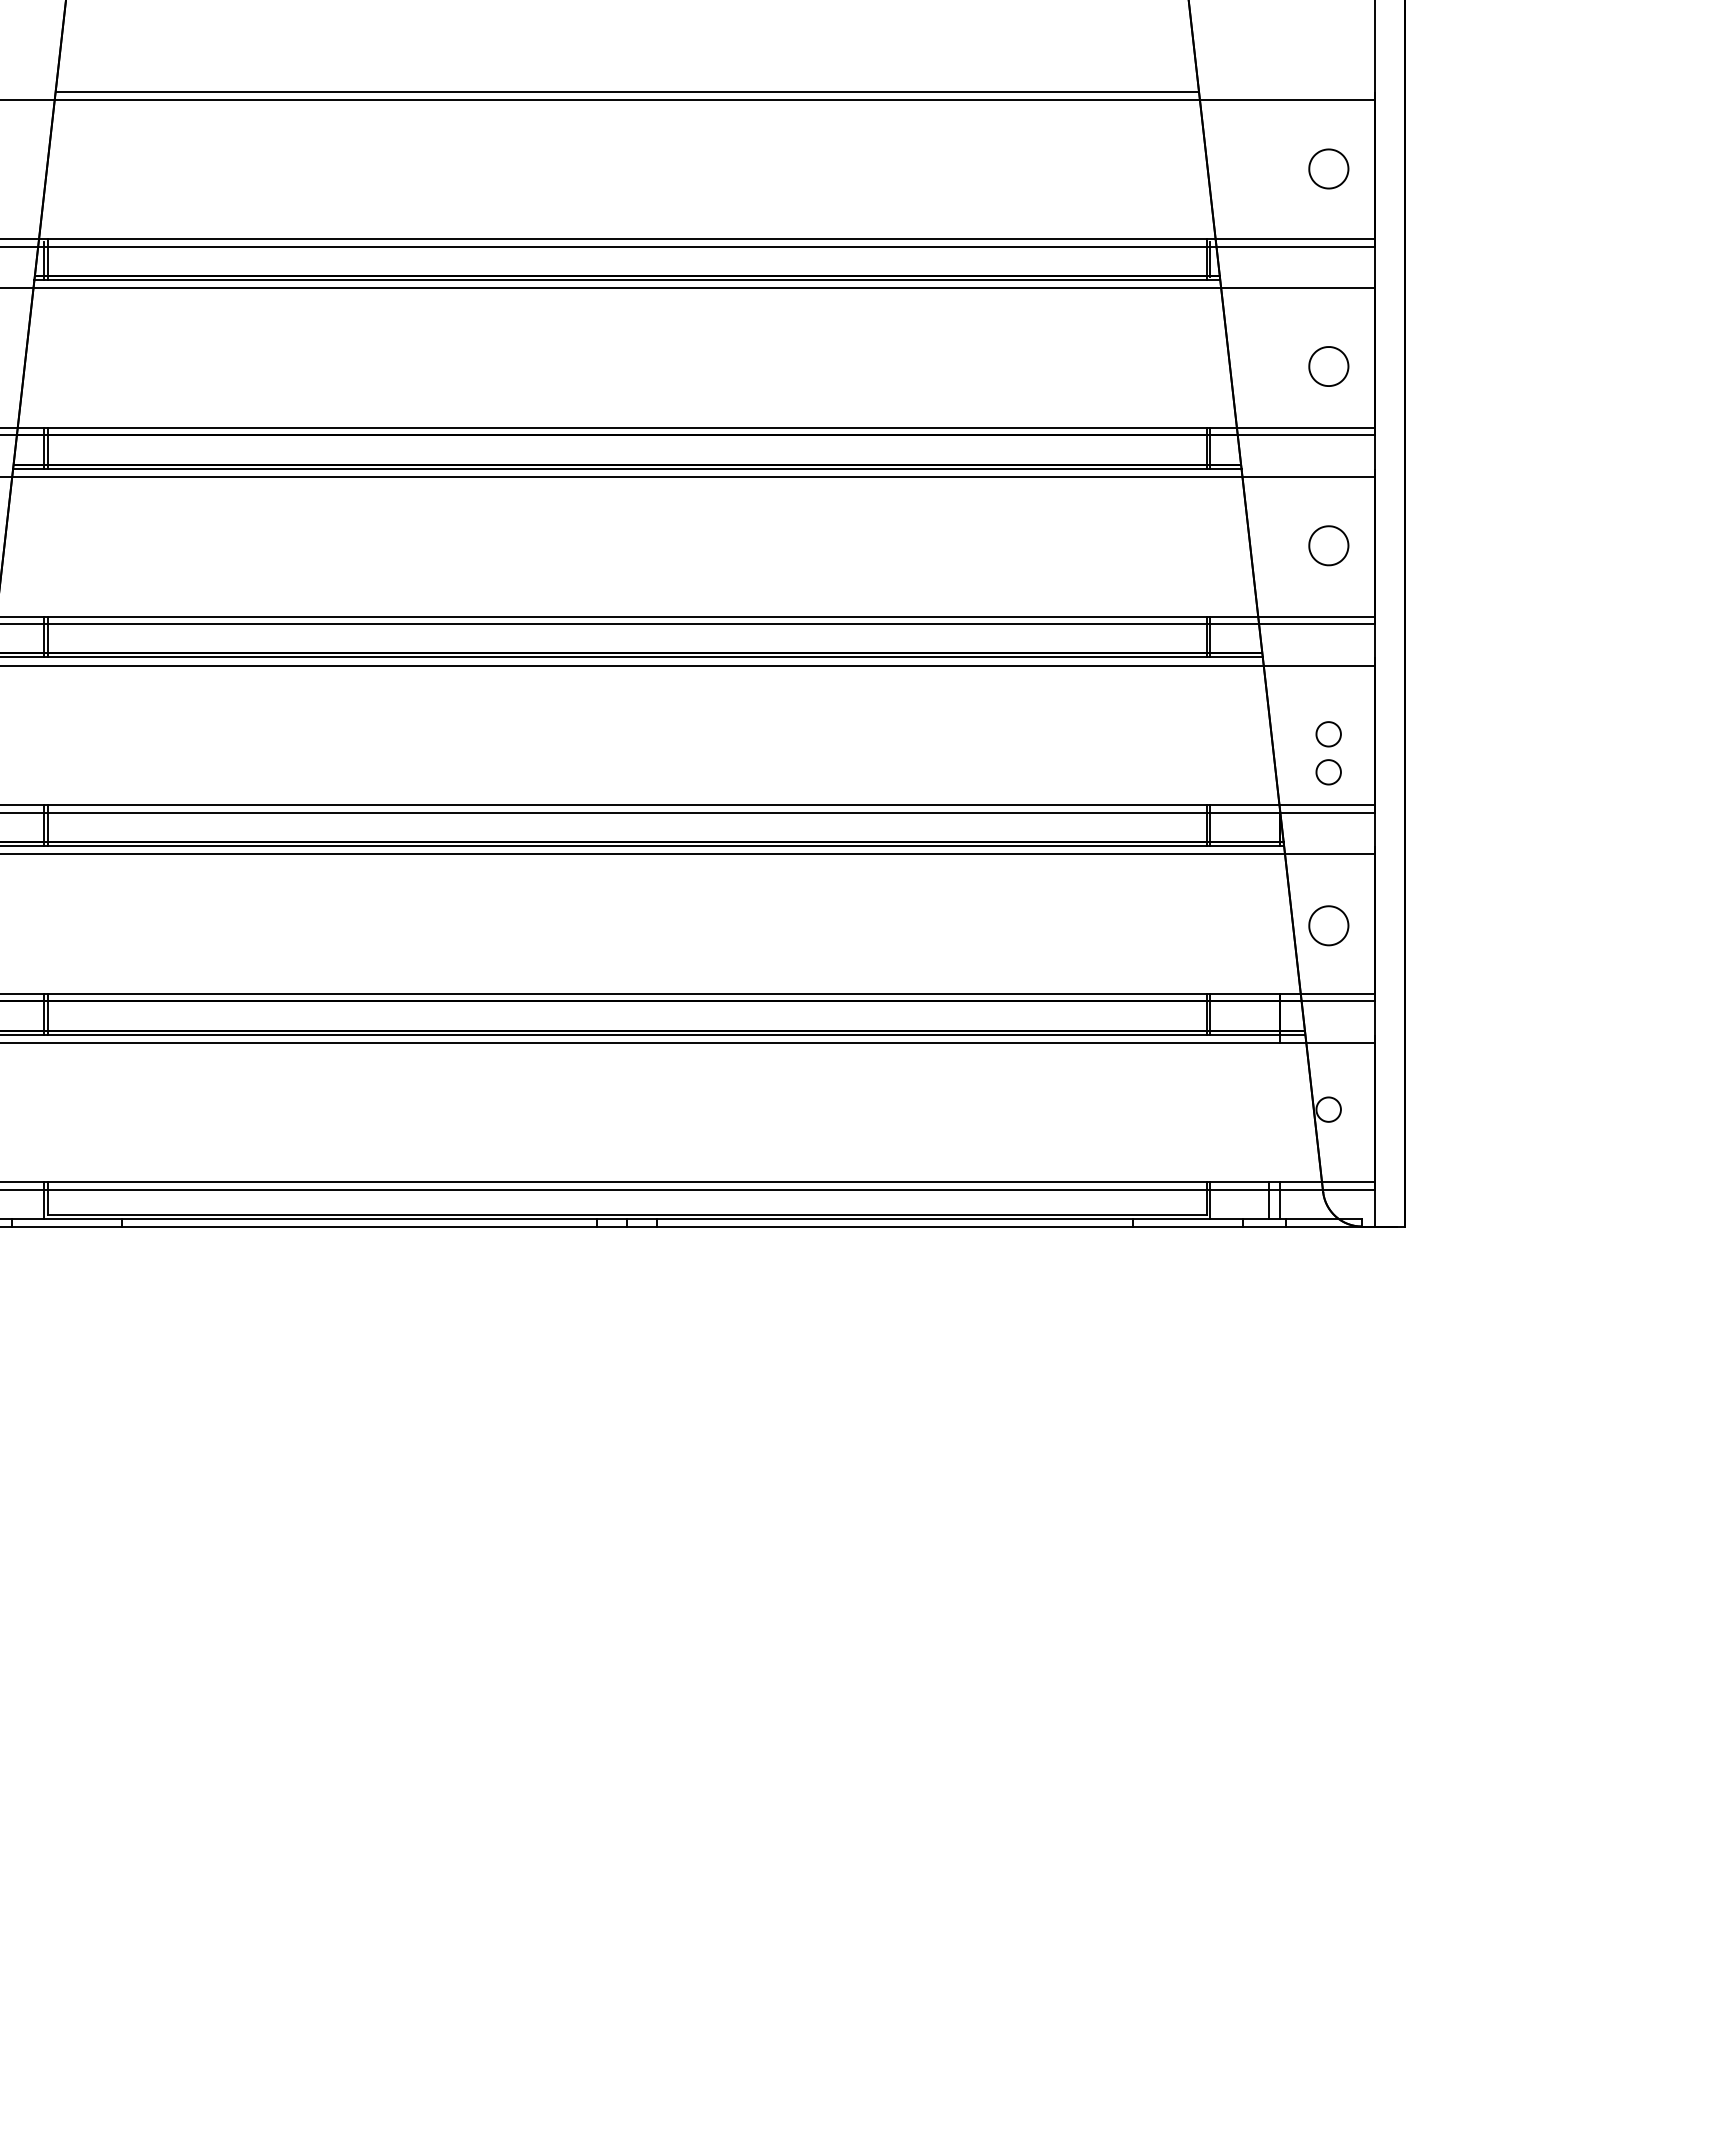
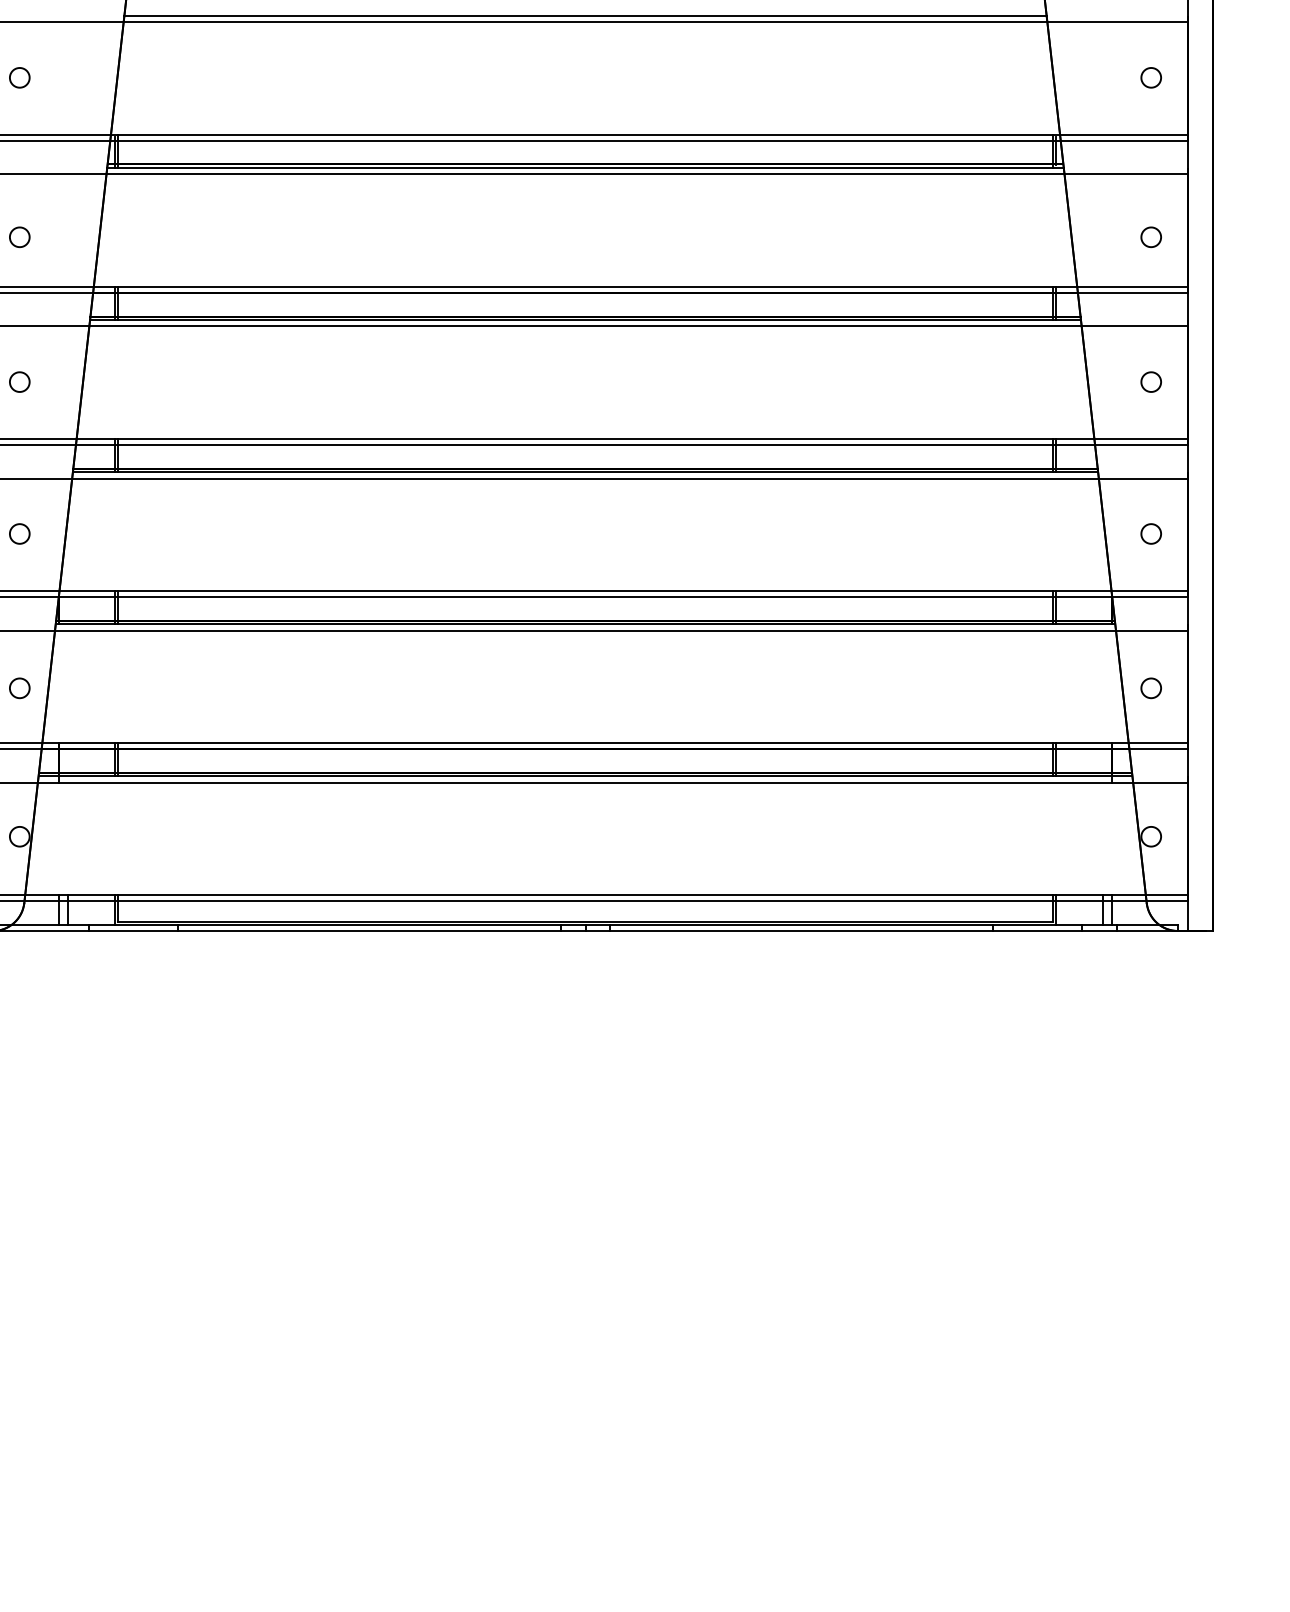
part: (1328, 168) -> (1151, 77), size x0.62
part: (1328, 366) -> (1151, 237), size x0.62
part: (1328, 546) -> (1151, 382), size x0.62
part: (1328, 772) -> (1151, 564), removed
part: (1328, 925) -> (1151, 688), size x0.62

